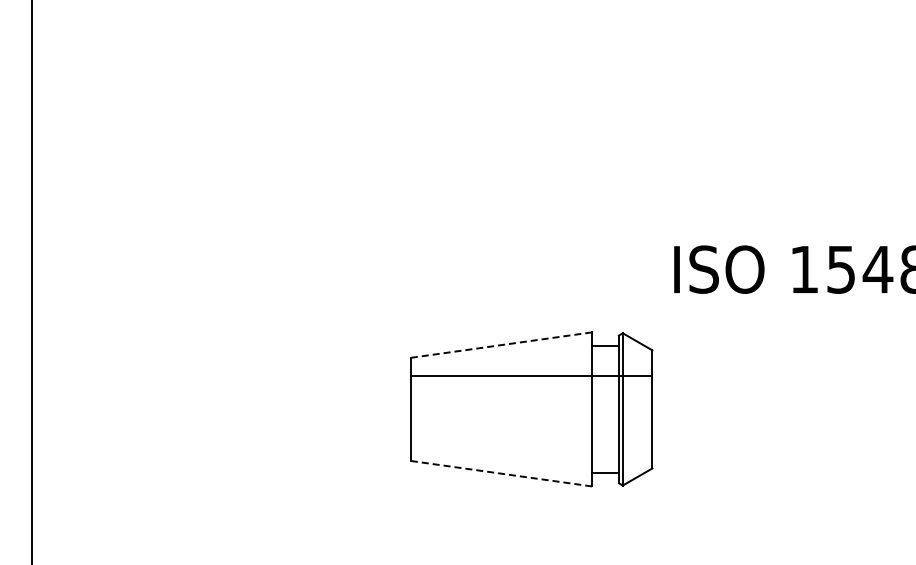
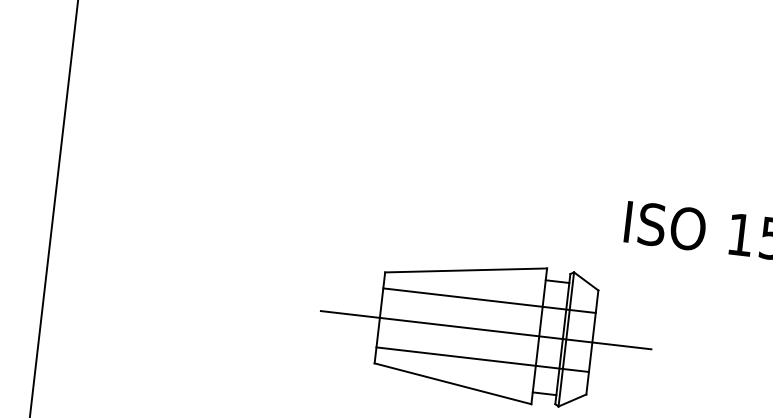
line: (501, 345) -> (465, 270), dashed -> solid
line: (531, 409) -> (485, 330), added
line: (531, 442) -> (482, 359), added
line: (501, 473) -> (452, 383), dashed -> solid

